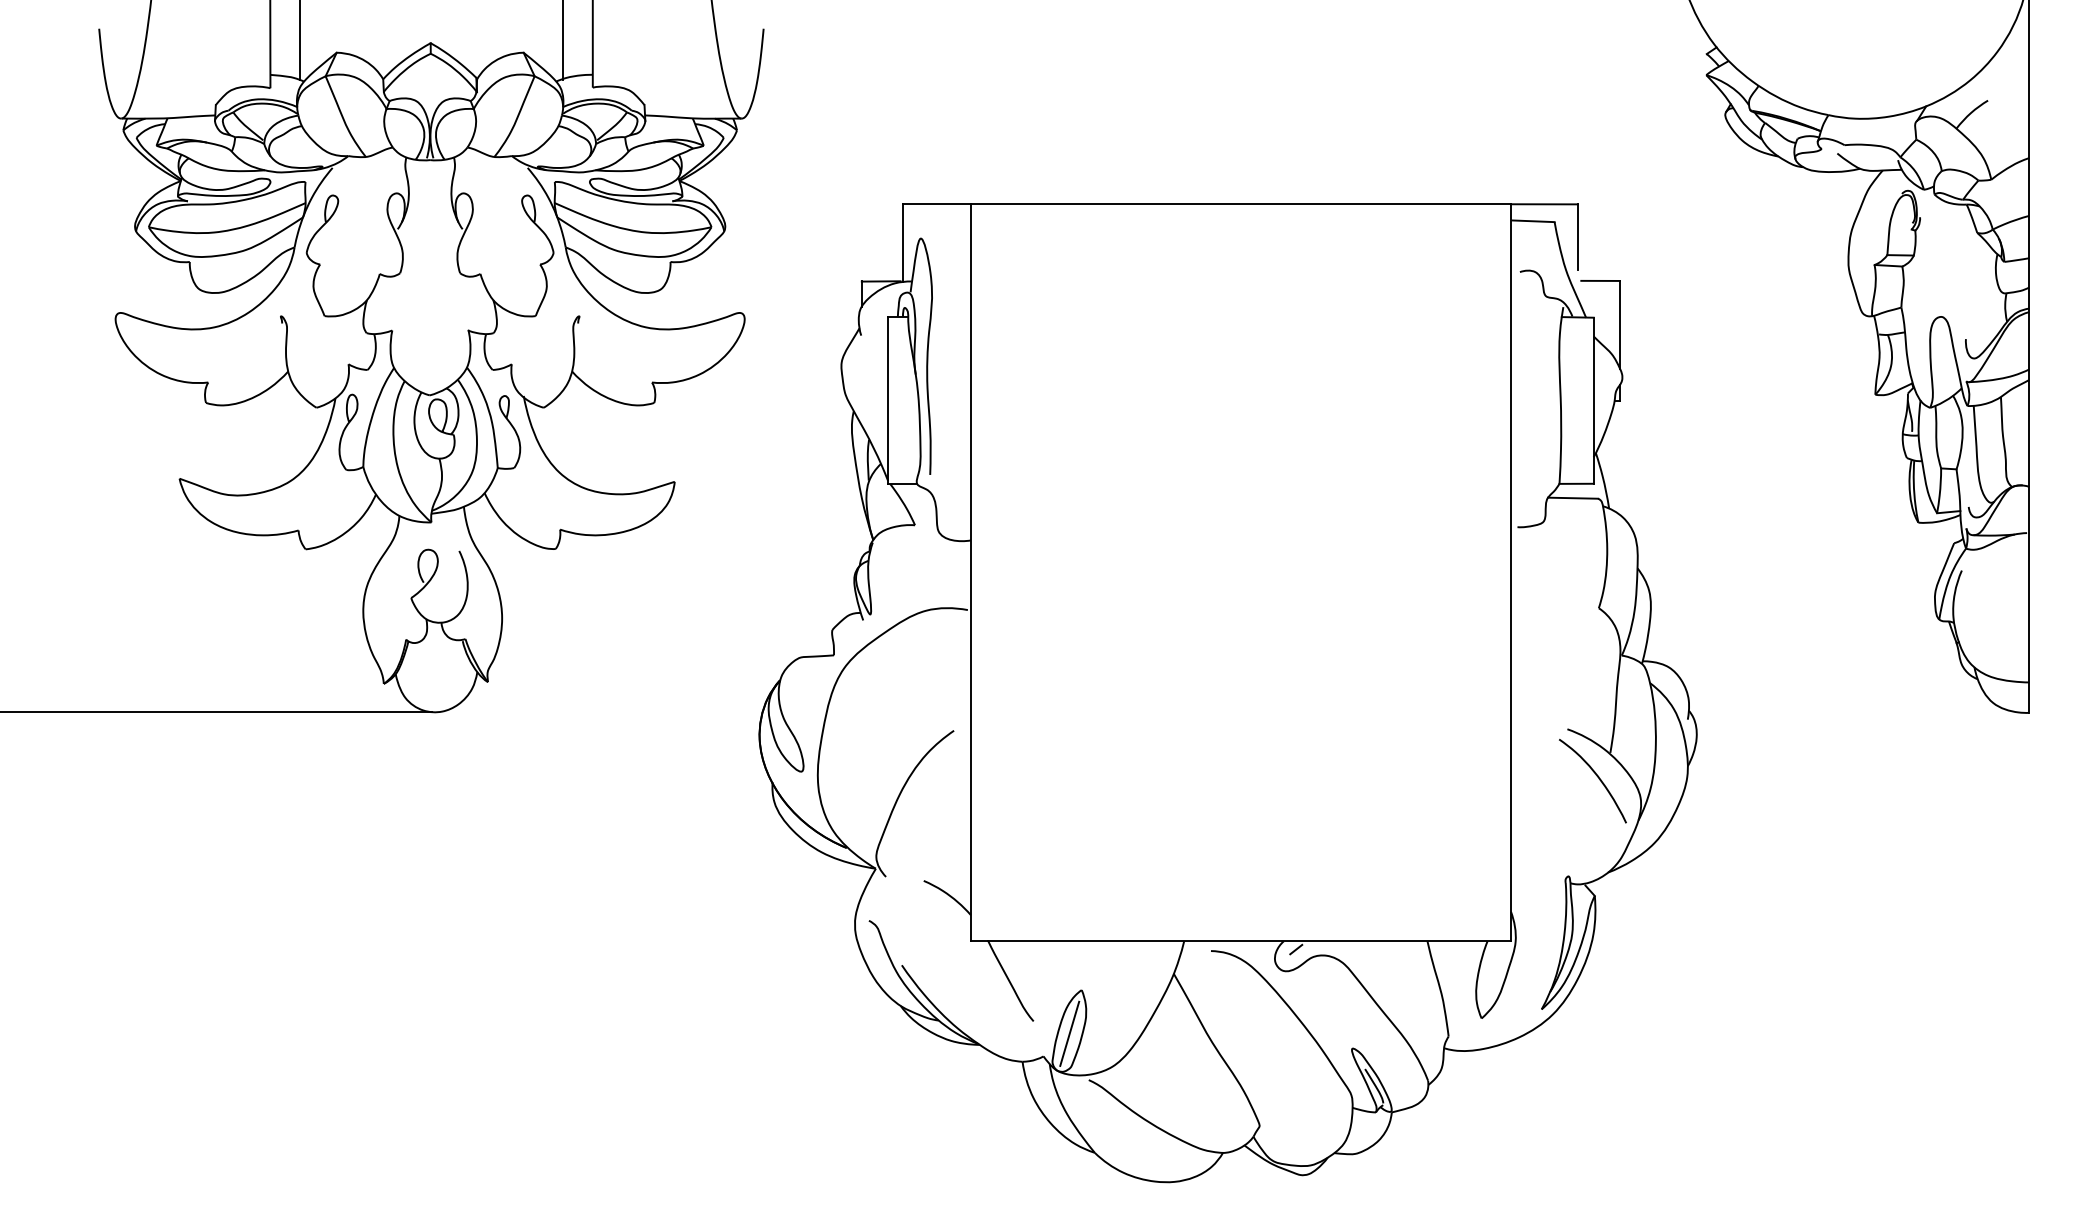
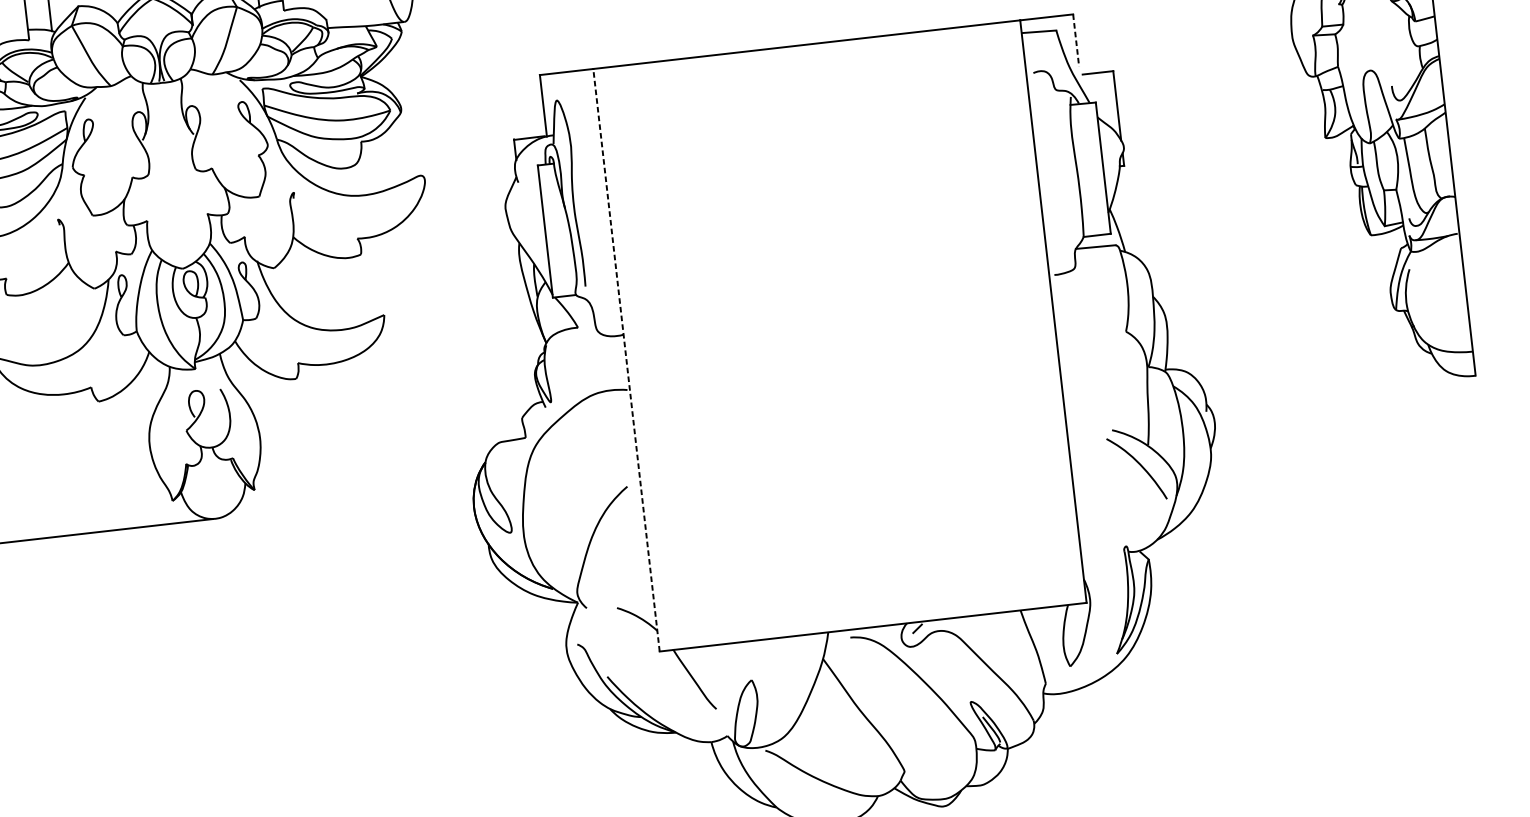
line: (1577, 237) -> (1075, 40), solid -> dashed
line: (970, 572) -> (626, 360), solid -> dashed
line: (1069, 1033) -> (745, 715), removed

